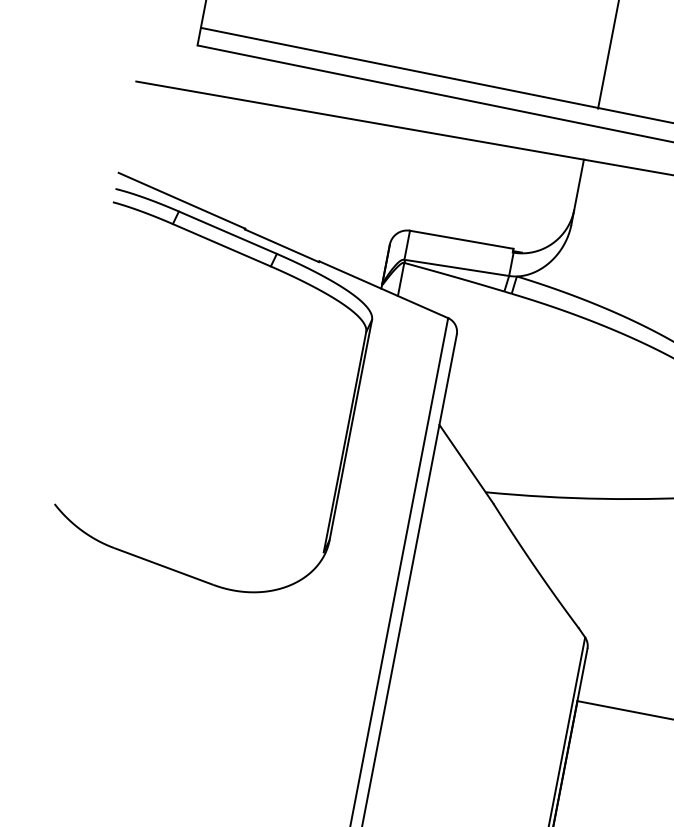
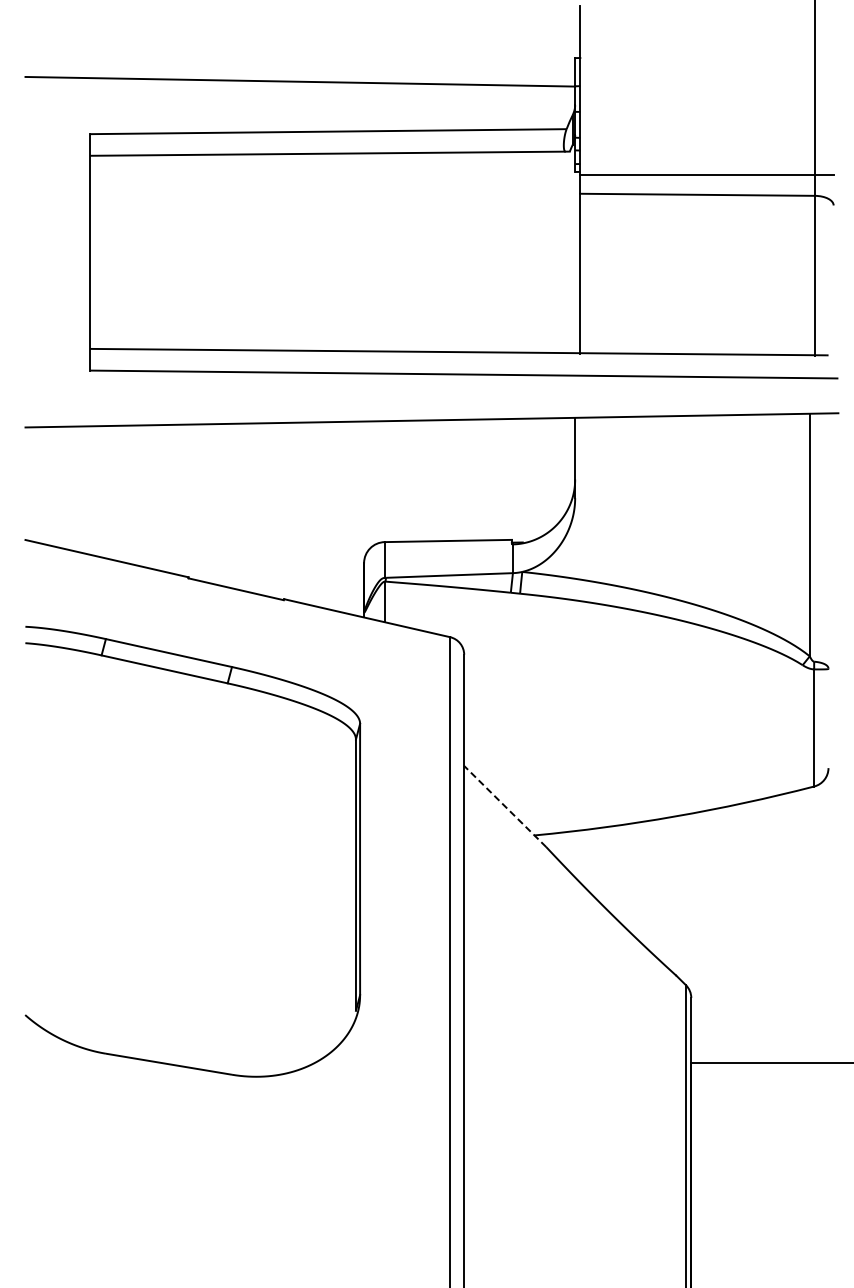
part: (348, 422) -> (355, 851), moved
line: (466, 464) -> (505, 806), solid -> dashed

